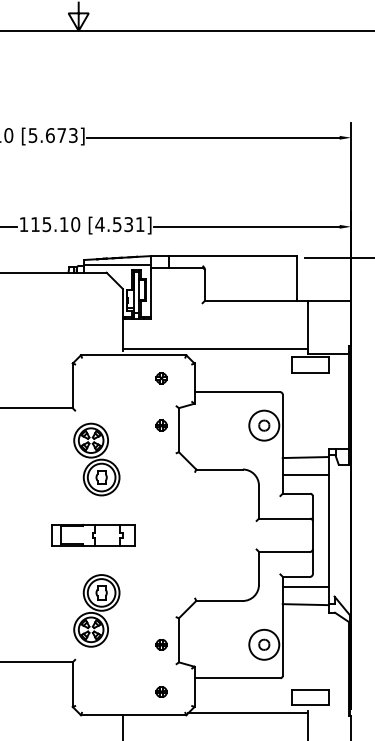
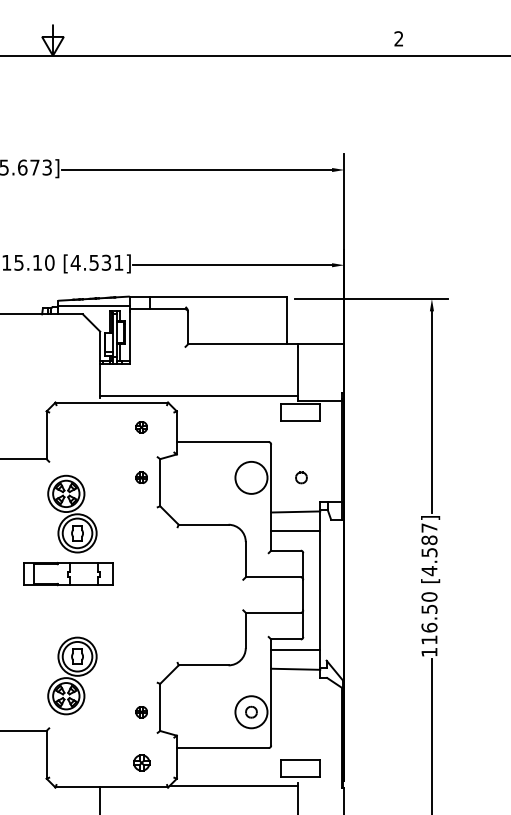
part: (264, 425) -> (301, 477), moved
part: (93, 535) -> (68, 574), moved
part: (161, 691) -> (141, 762), size x1.4

